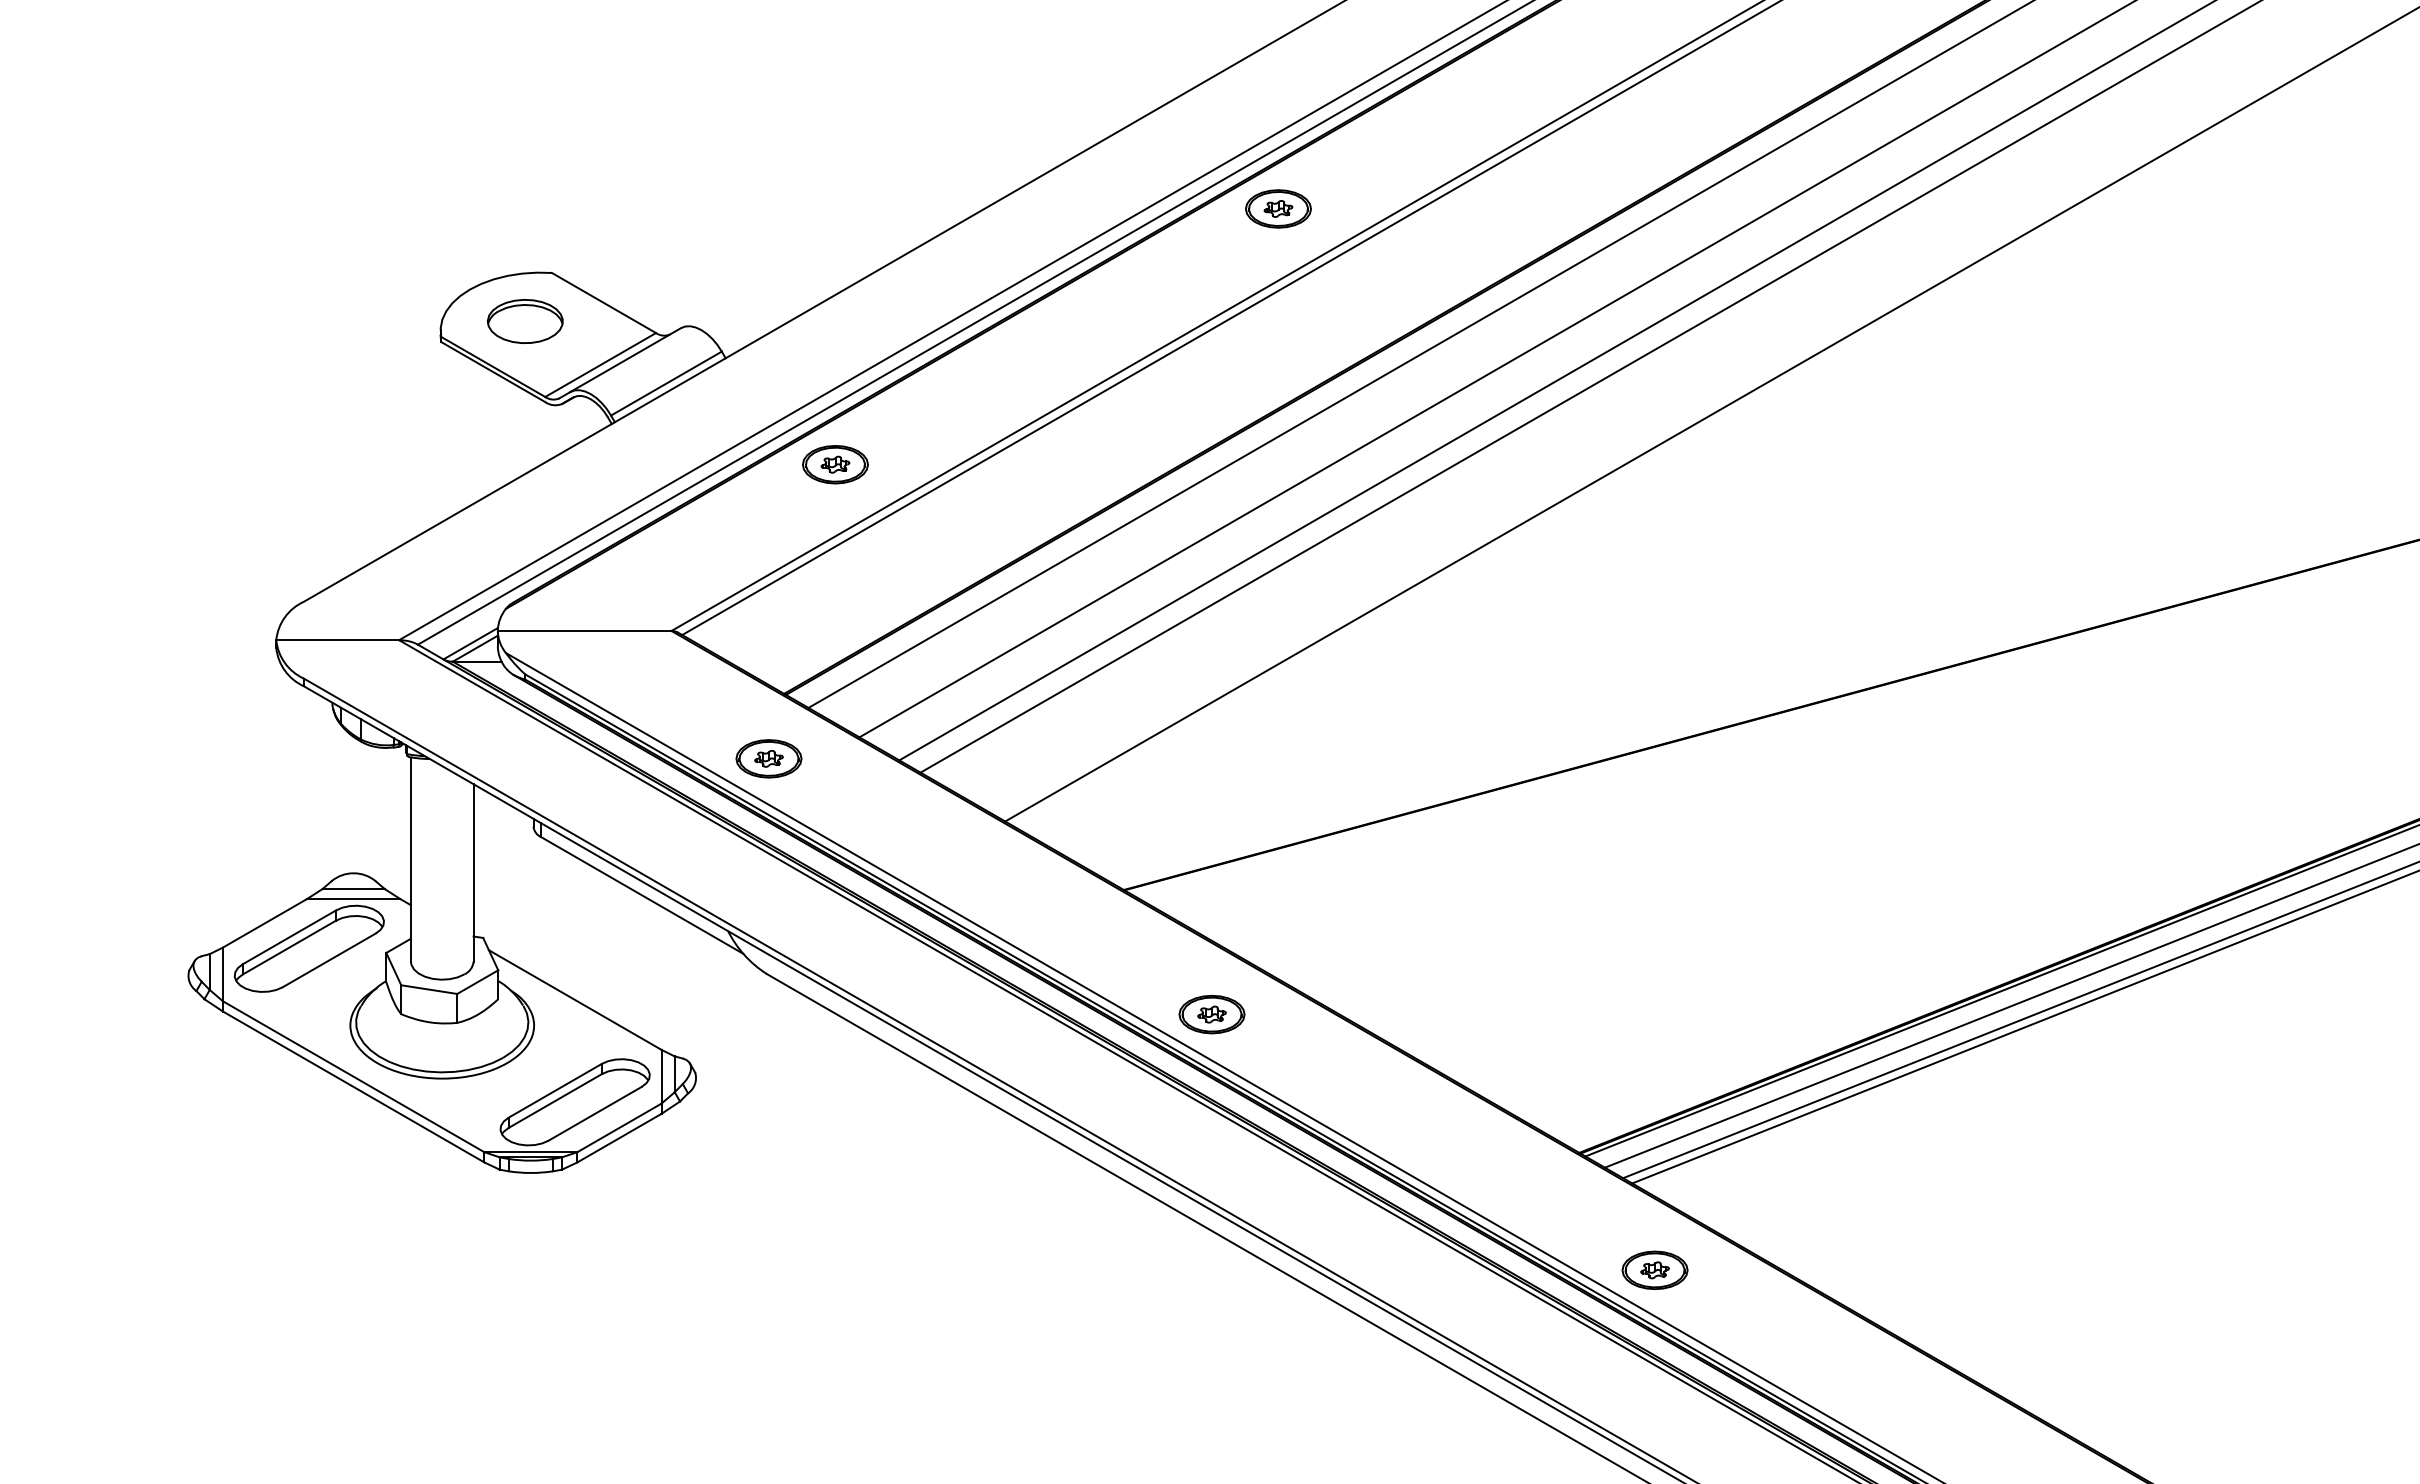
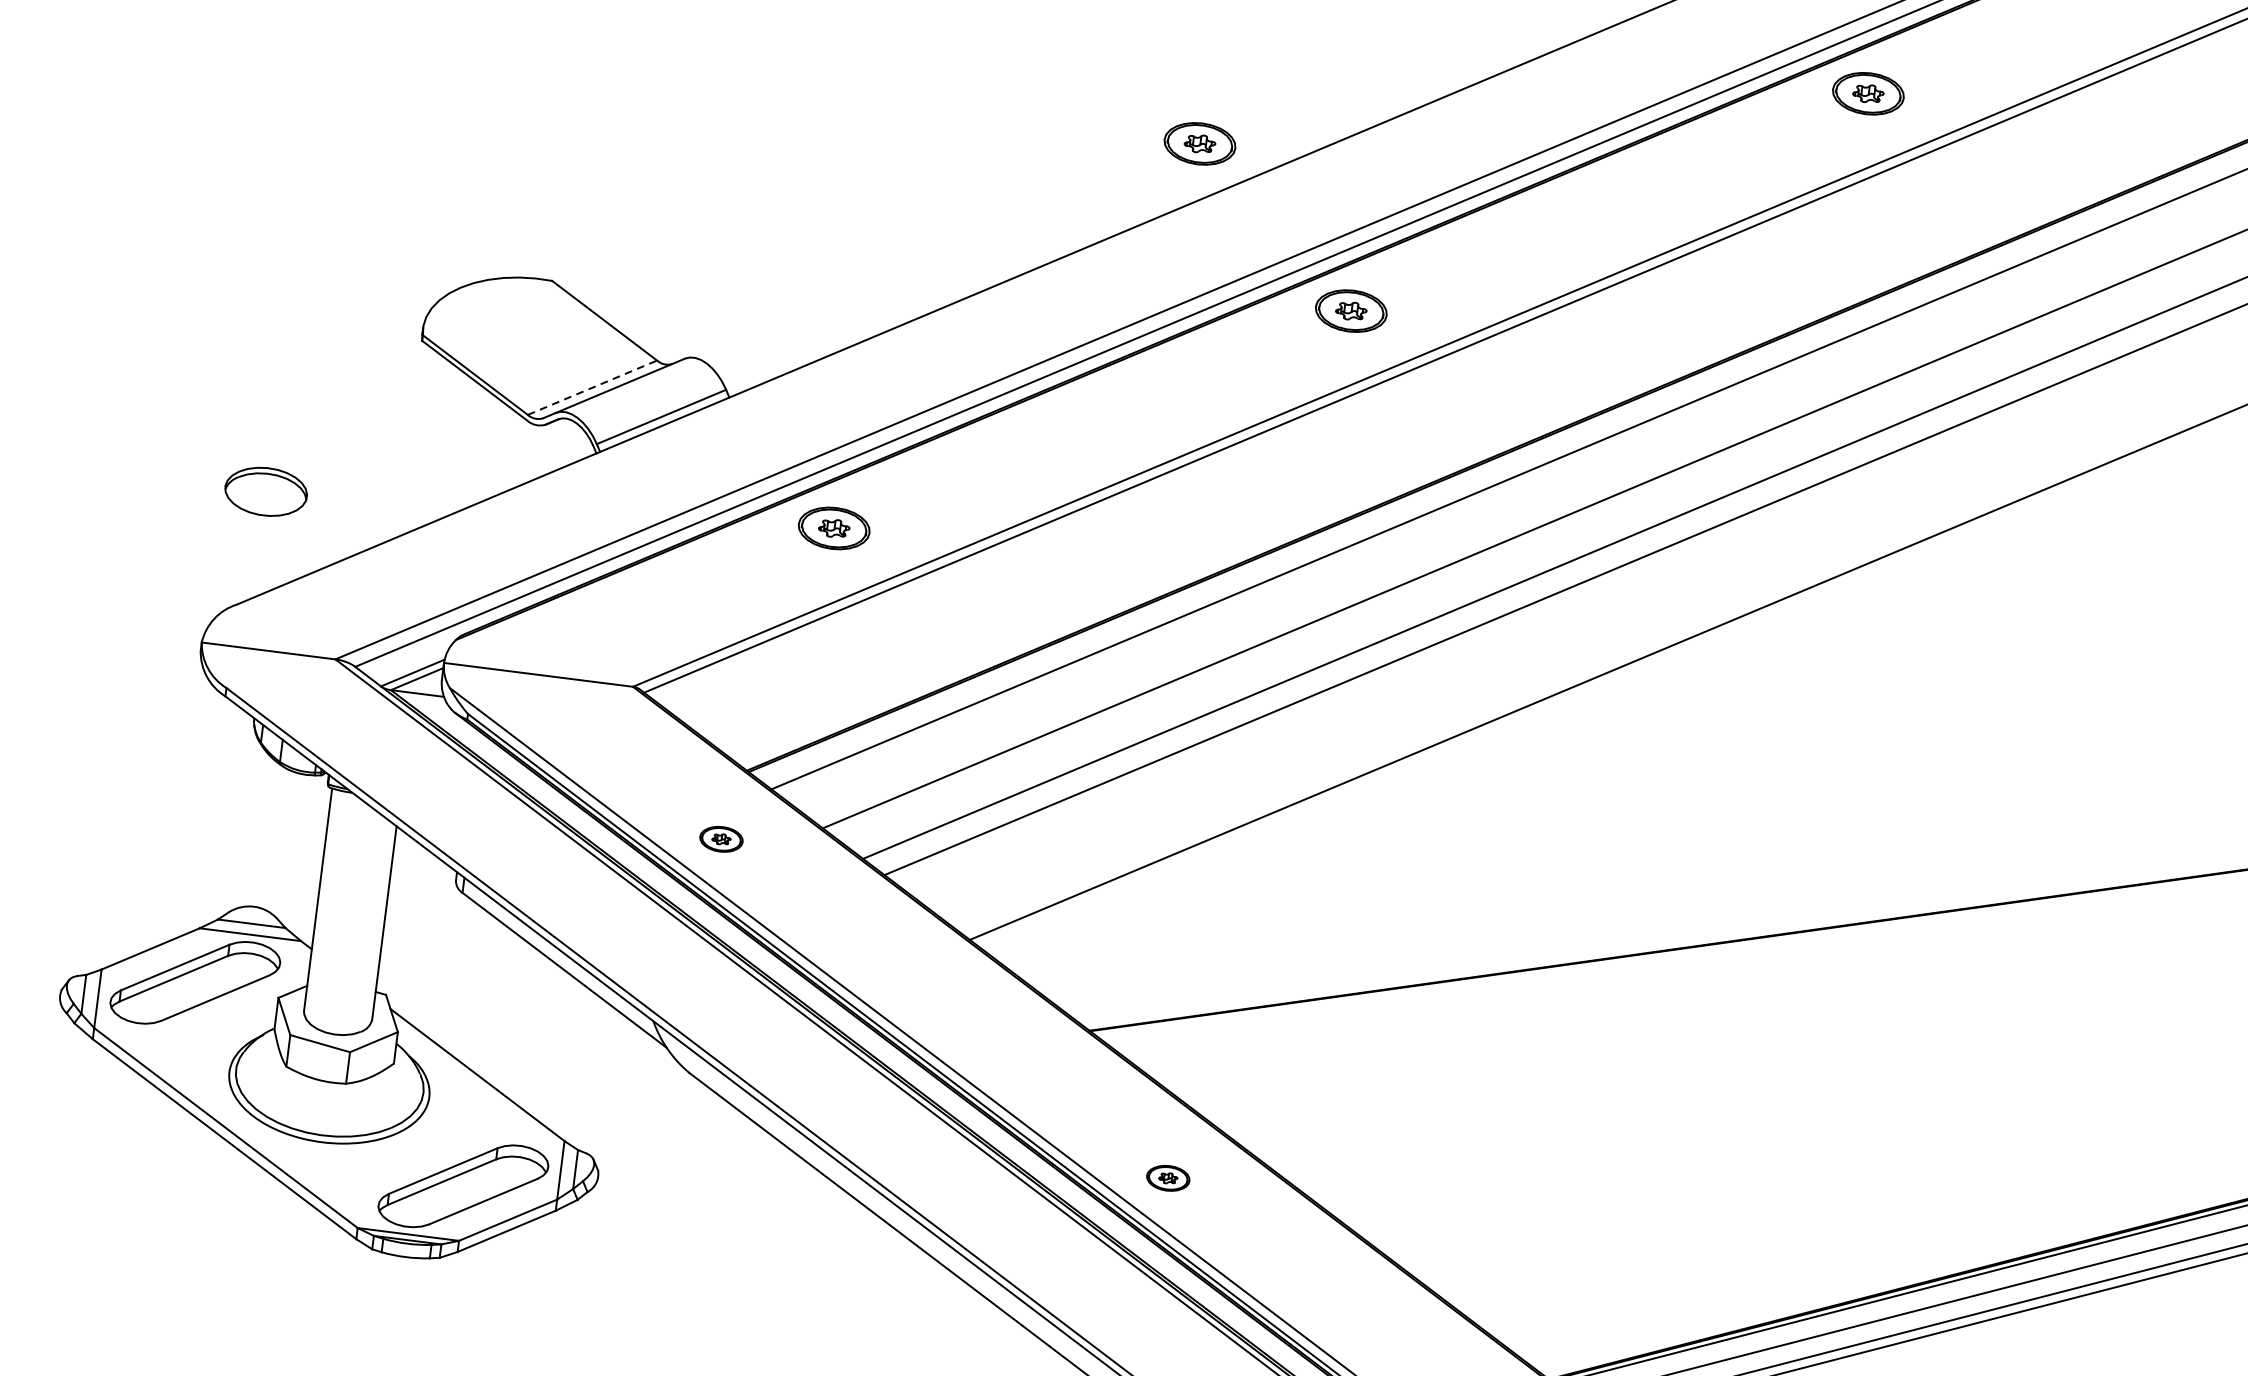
part: (1122, 74) -> (1200, 143), added
part: (524, 321) -> (265, 491), moved
line: (600, 365) -> (592, 388), solid -> dashed
part: (768, 758) -> (720, 838), size x0.6
part: (1211, 1014) -> (1167, 1178), size x0.6

